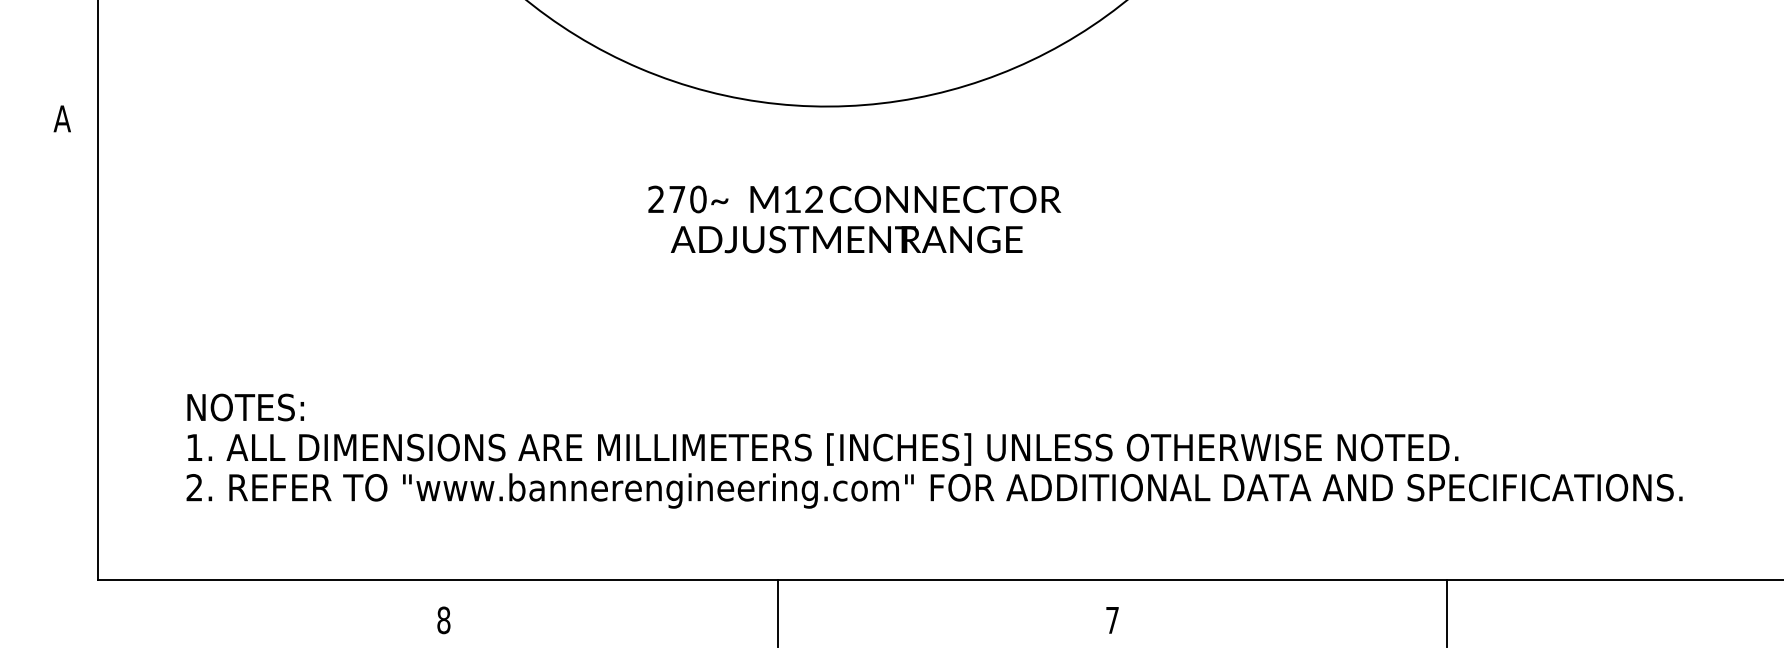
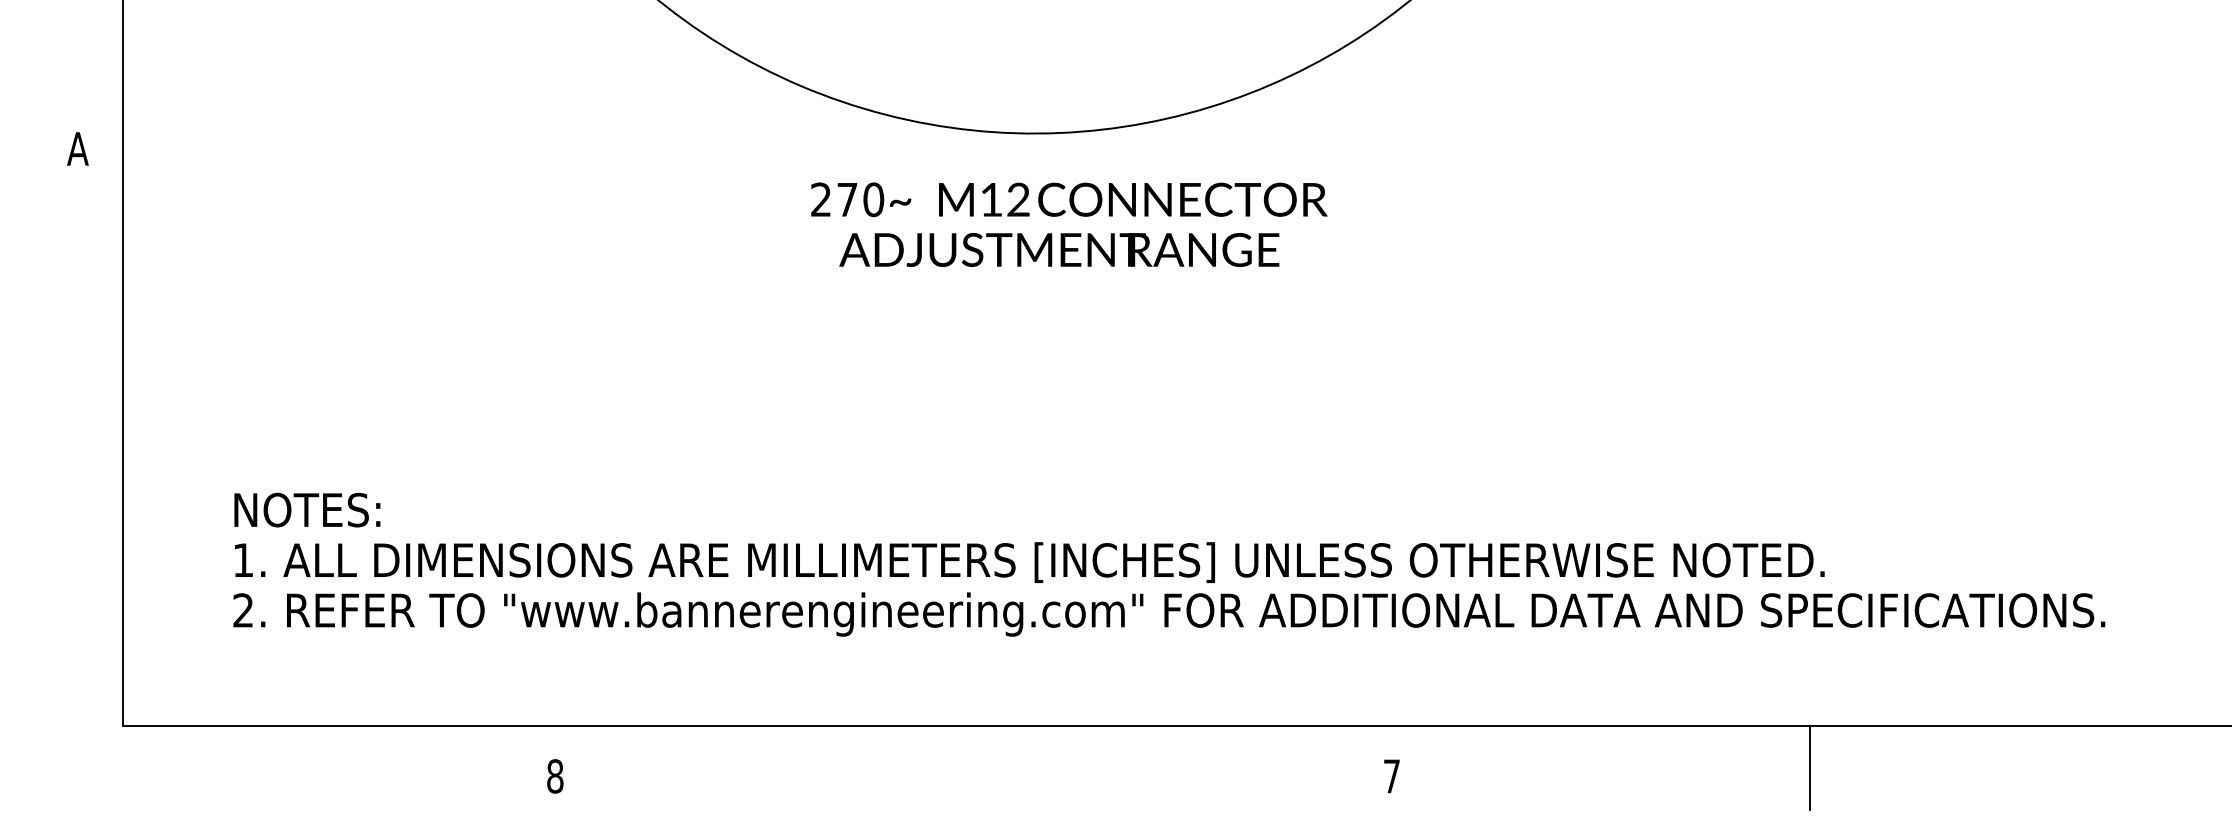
text: (854, 219) -> (1069, 224), moved
line: (778, 613) -> (973, 767), removed

